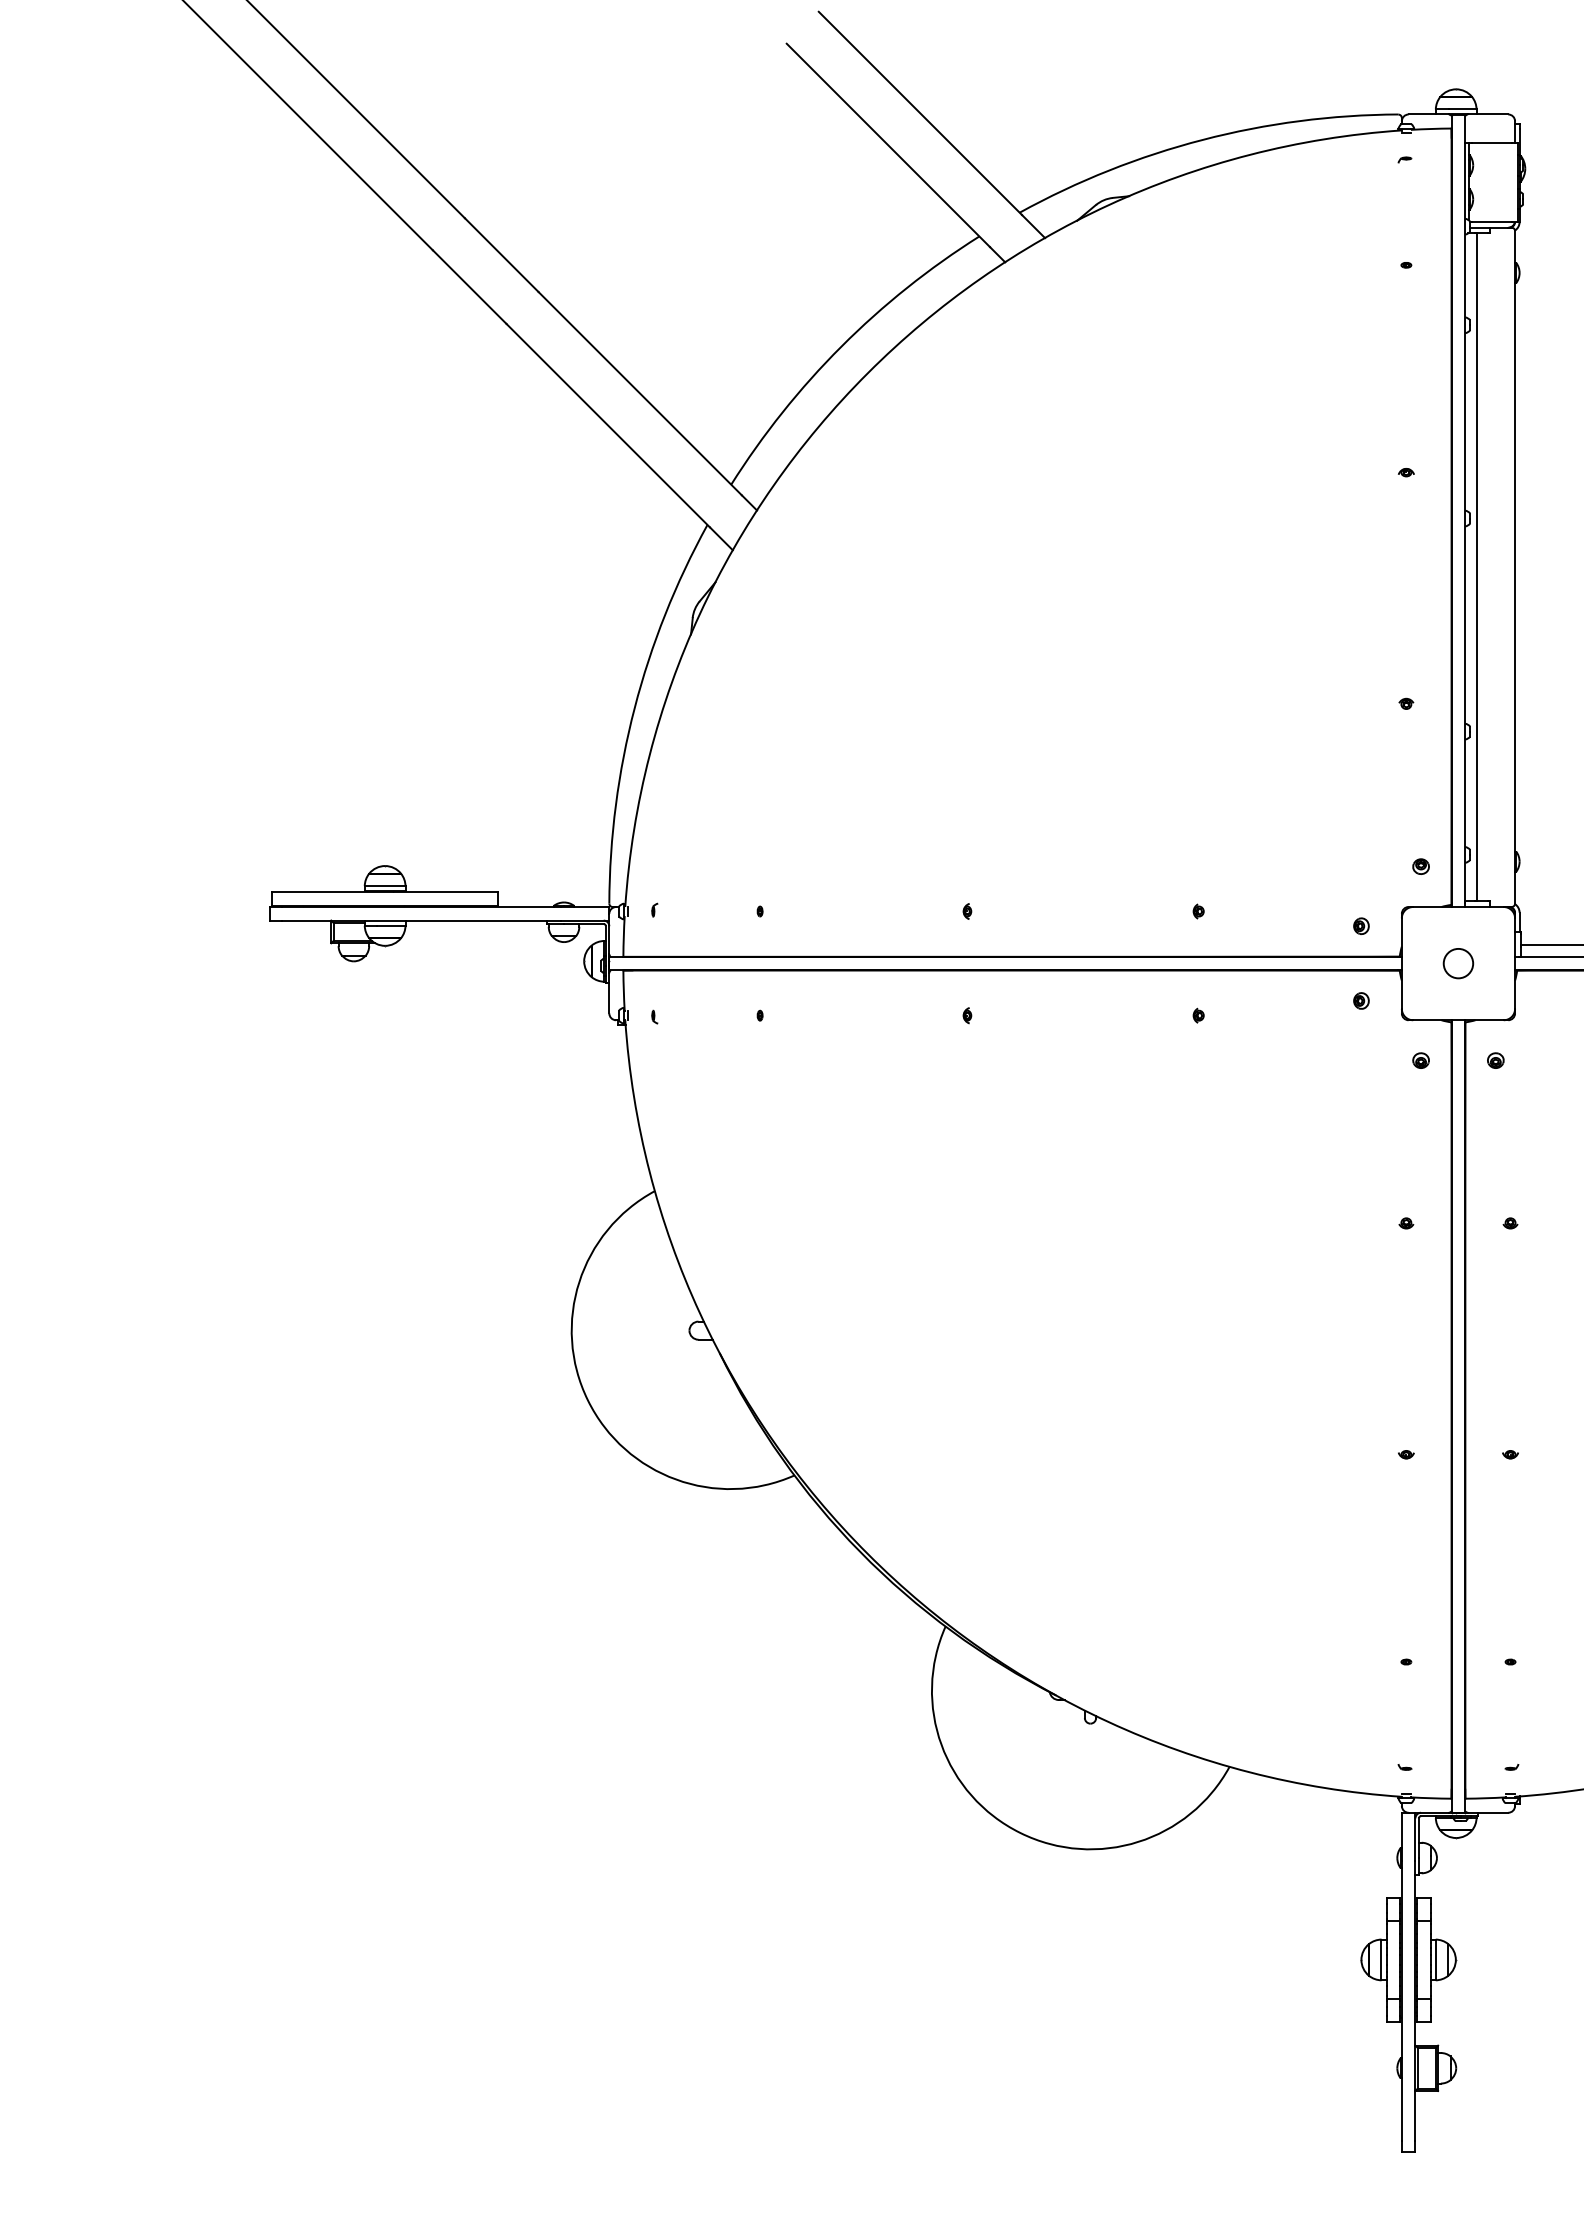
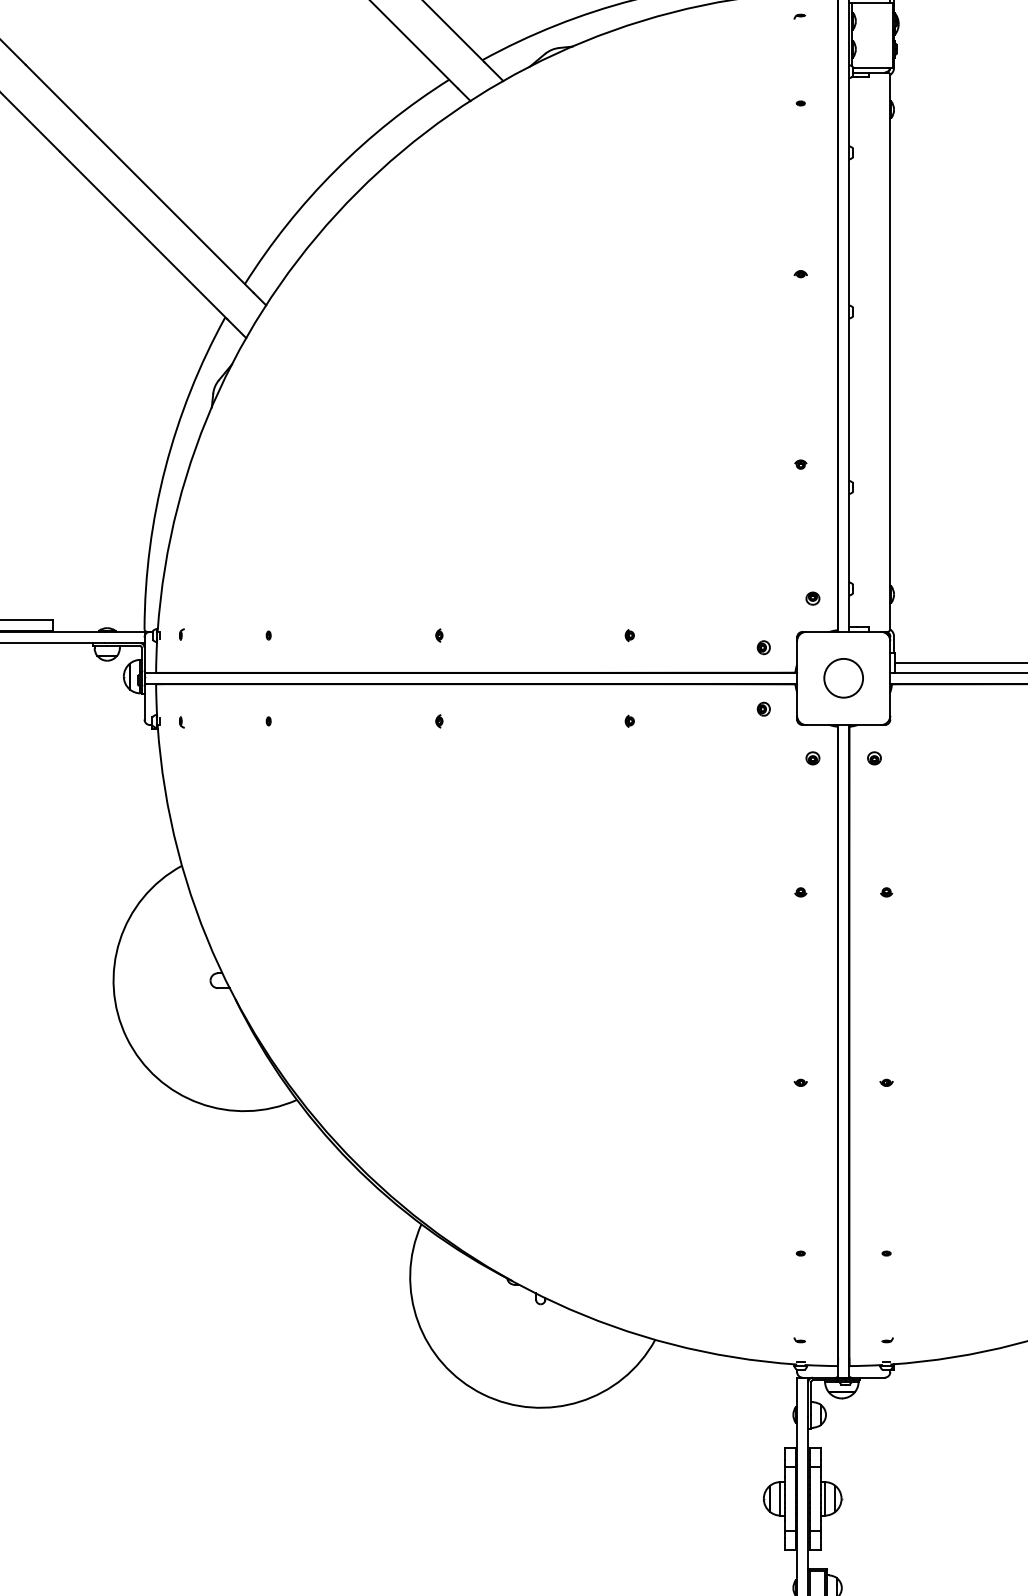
line: (1477, 567) -> (859, 352), removed
circle: (1458, 963) -> (843, 678), size x1.6

